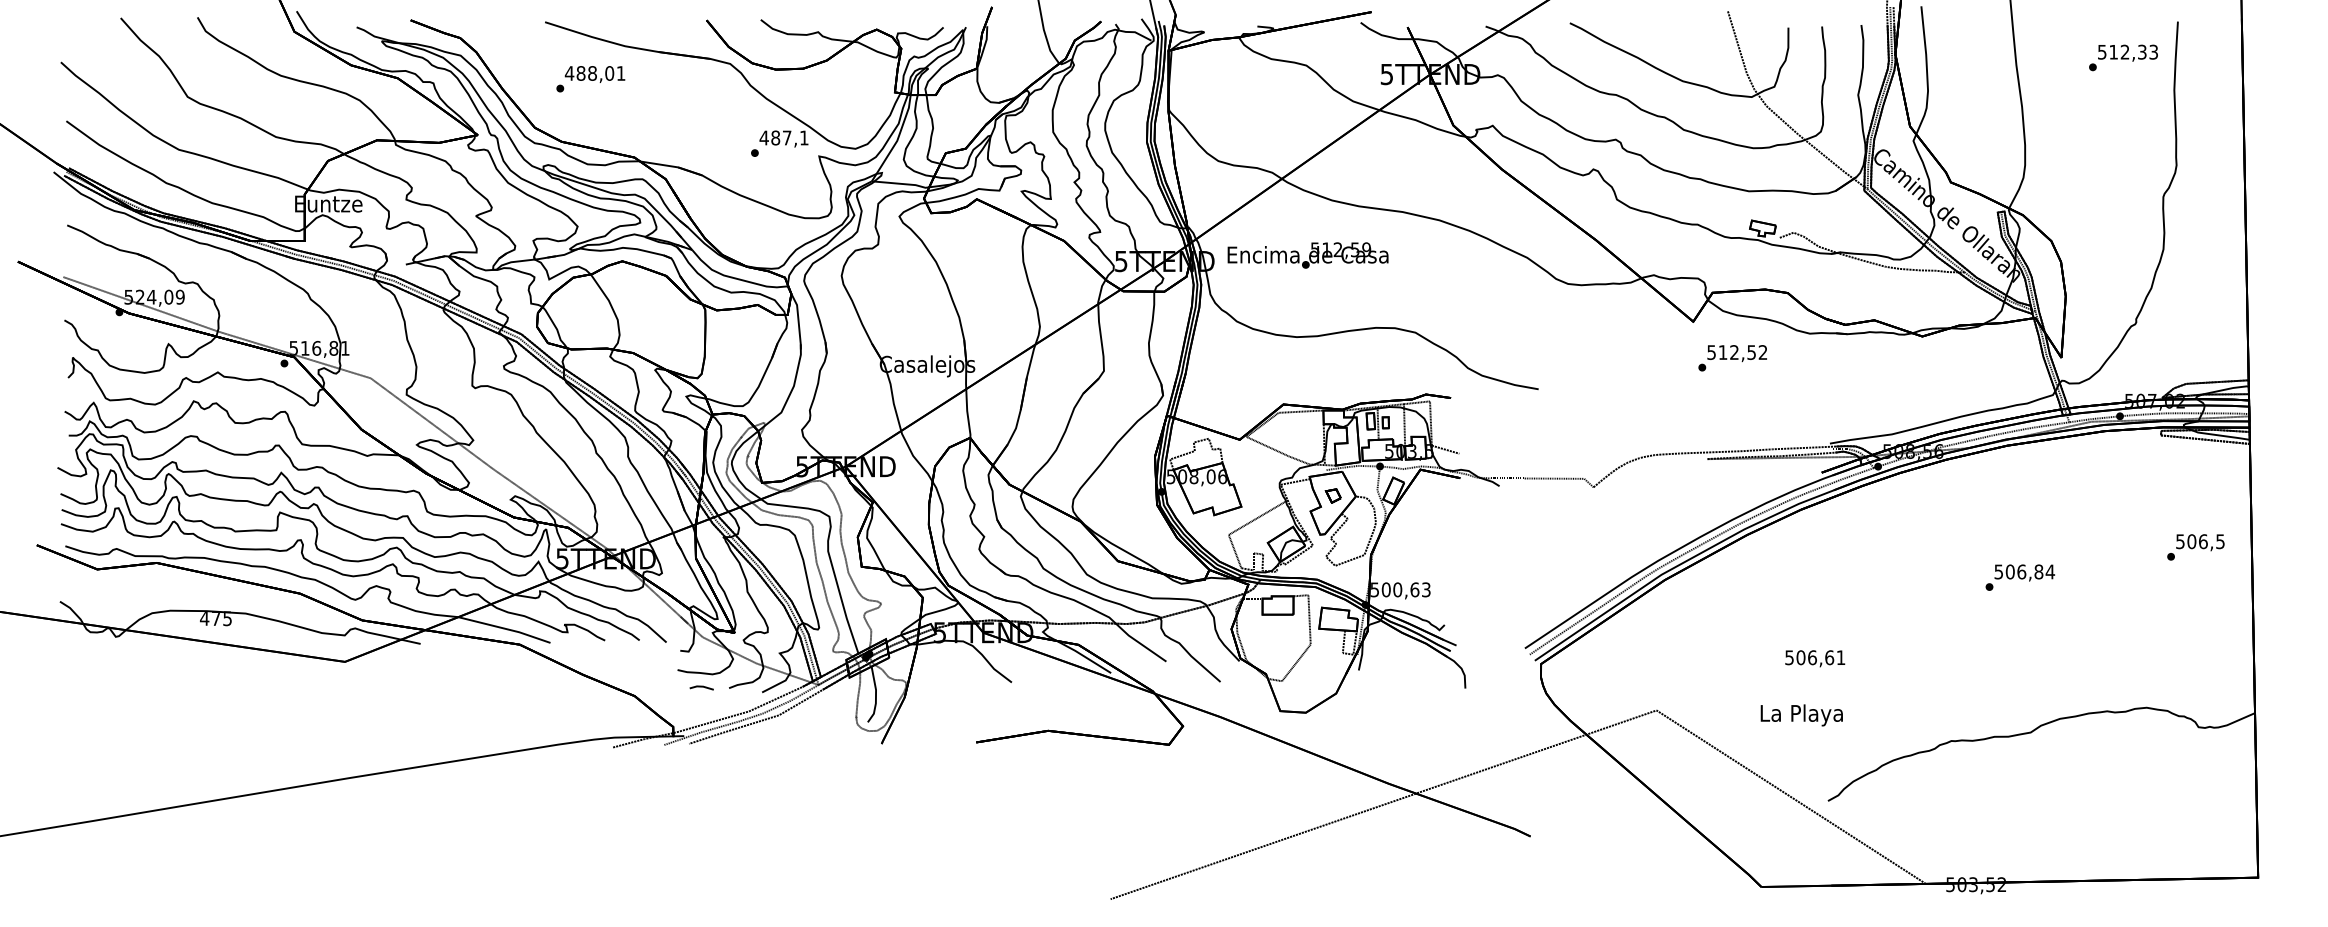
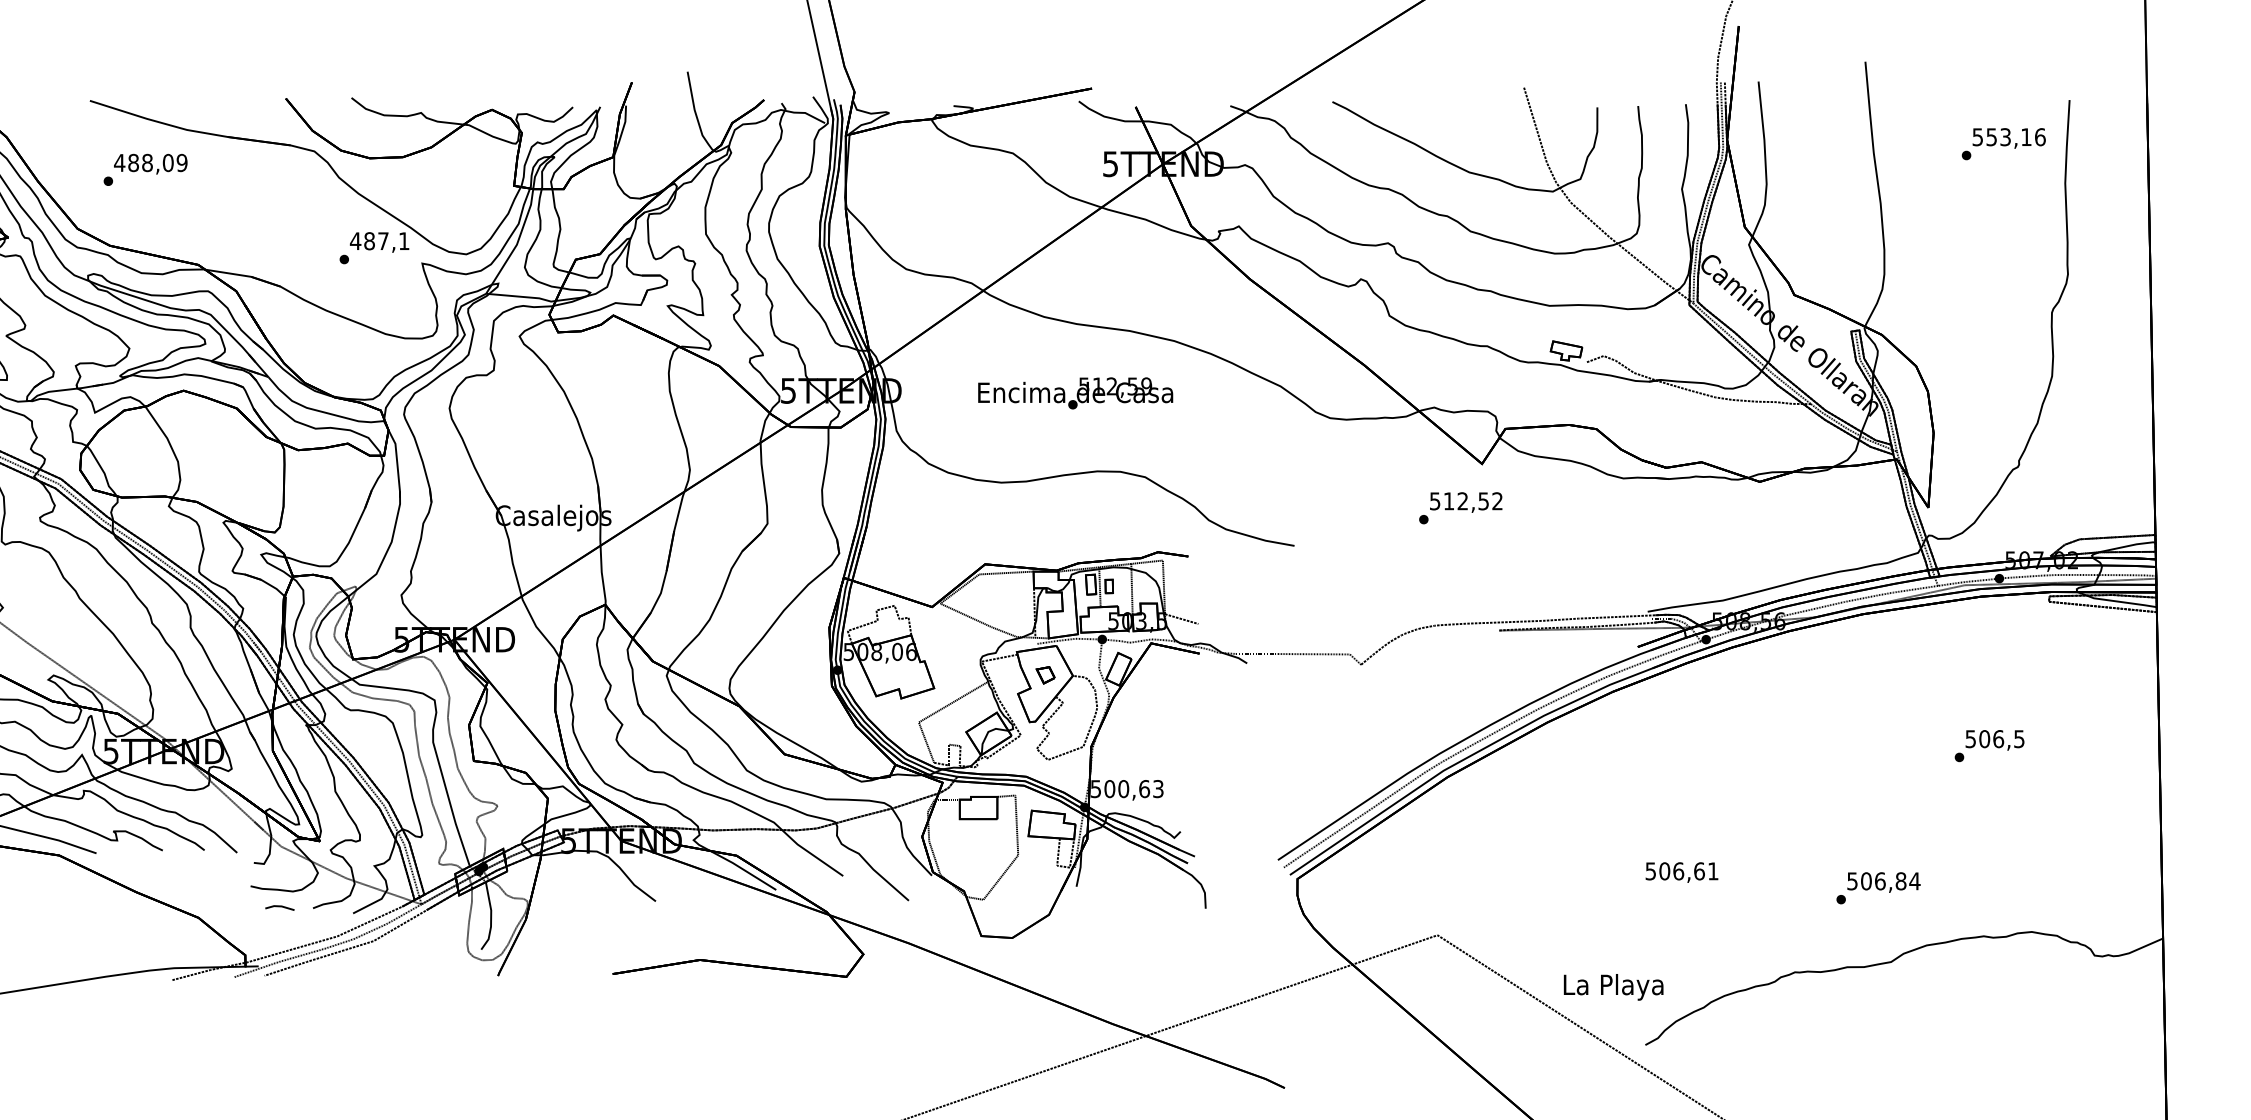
text: (2133, 51) -> (2015, 136), 512,33 -> 553,16
text: (620, 73) -> (181, 163), 488,01 -> 488,09
text: (1307, 255) -> (1074, 393), moved
text: (1732, 358) -> (1460, 508), moved
text: (2195, 547) -> (1989, 746), moved
text: (2019, 577) -> (1877, 888), moved
text: (1815, 658) -> (1682, 872), moved
text: (1801, 715) -> (1613, 987), moved

